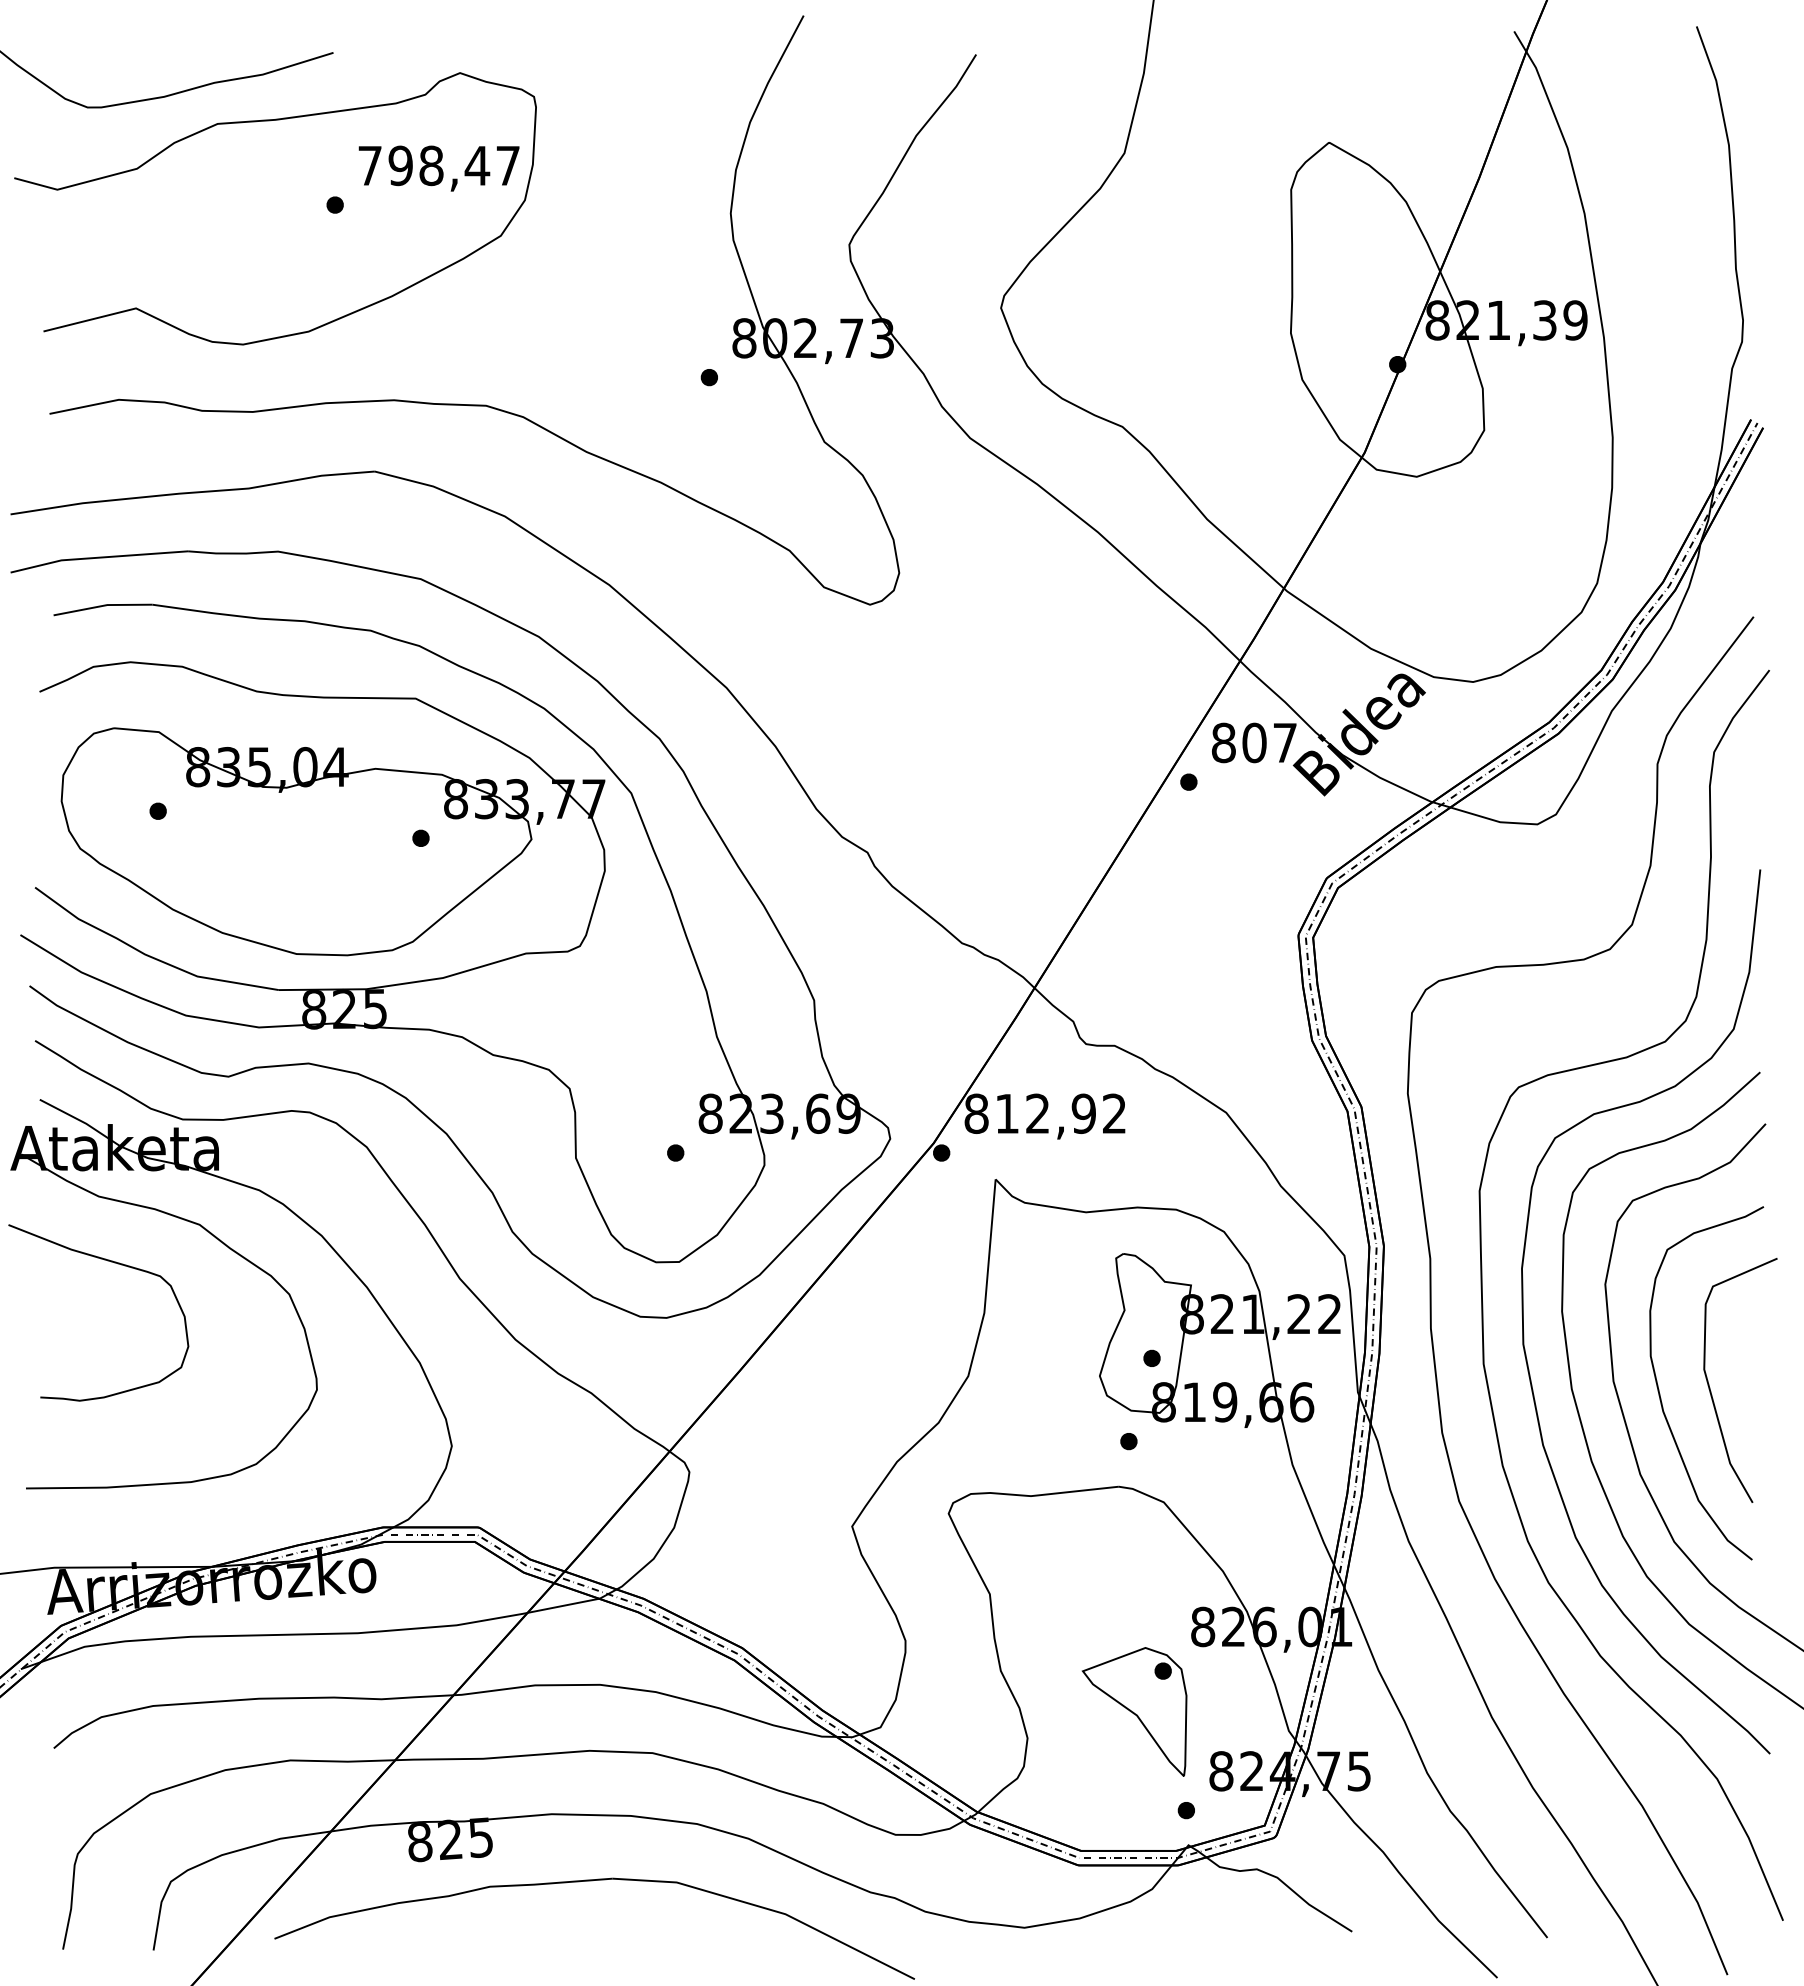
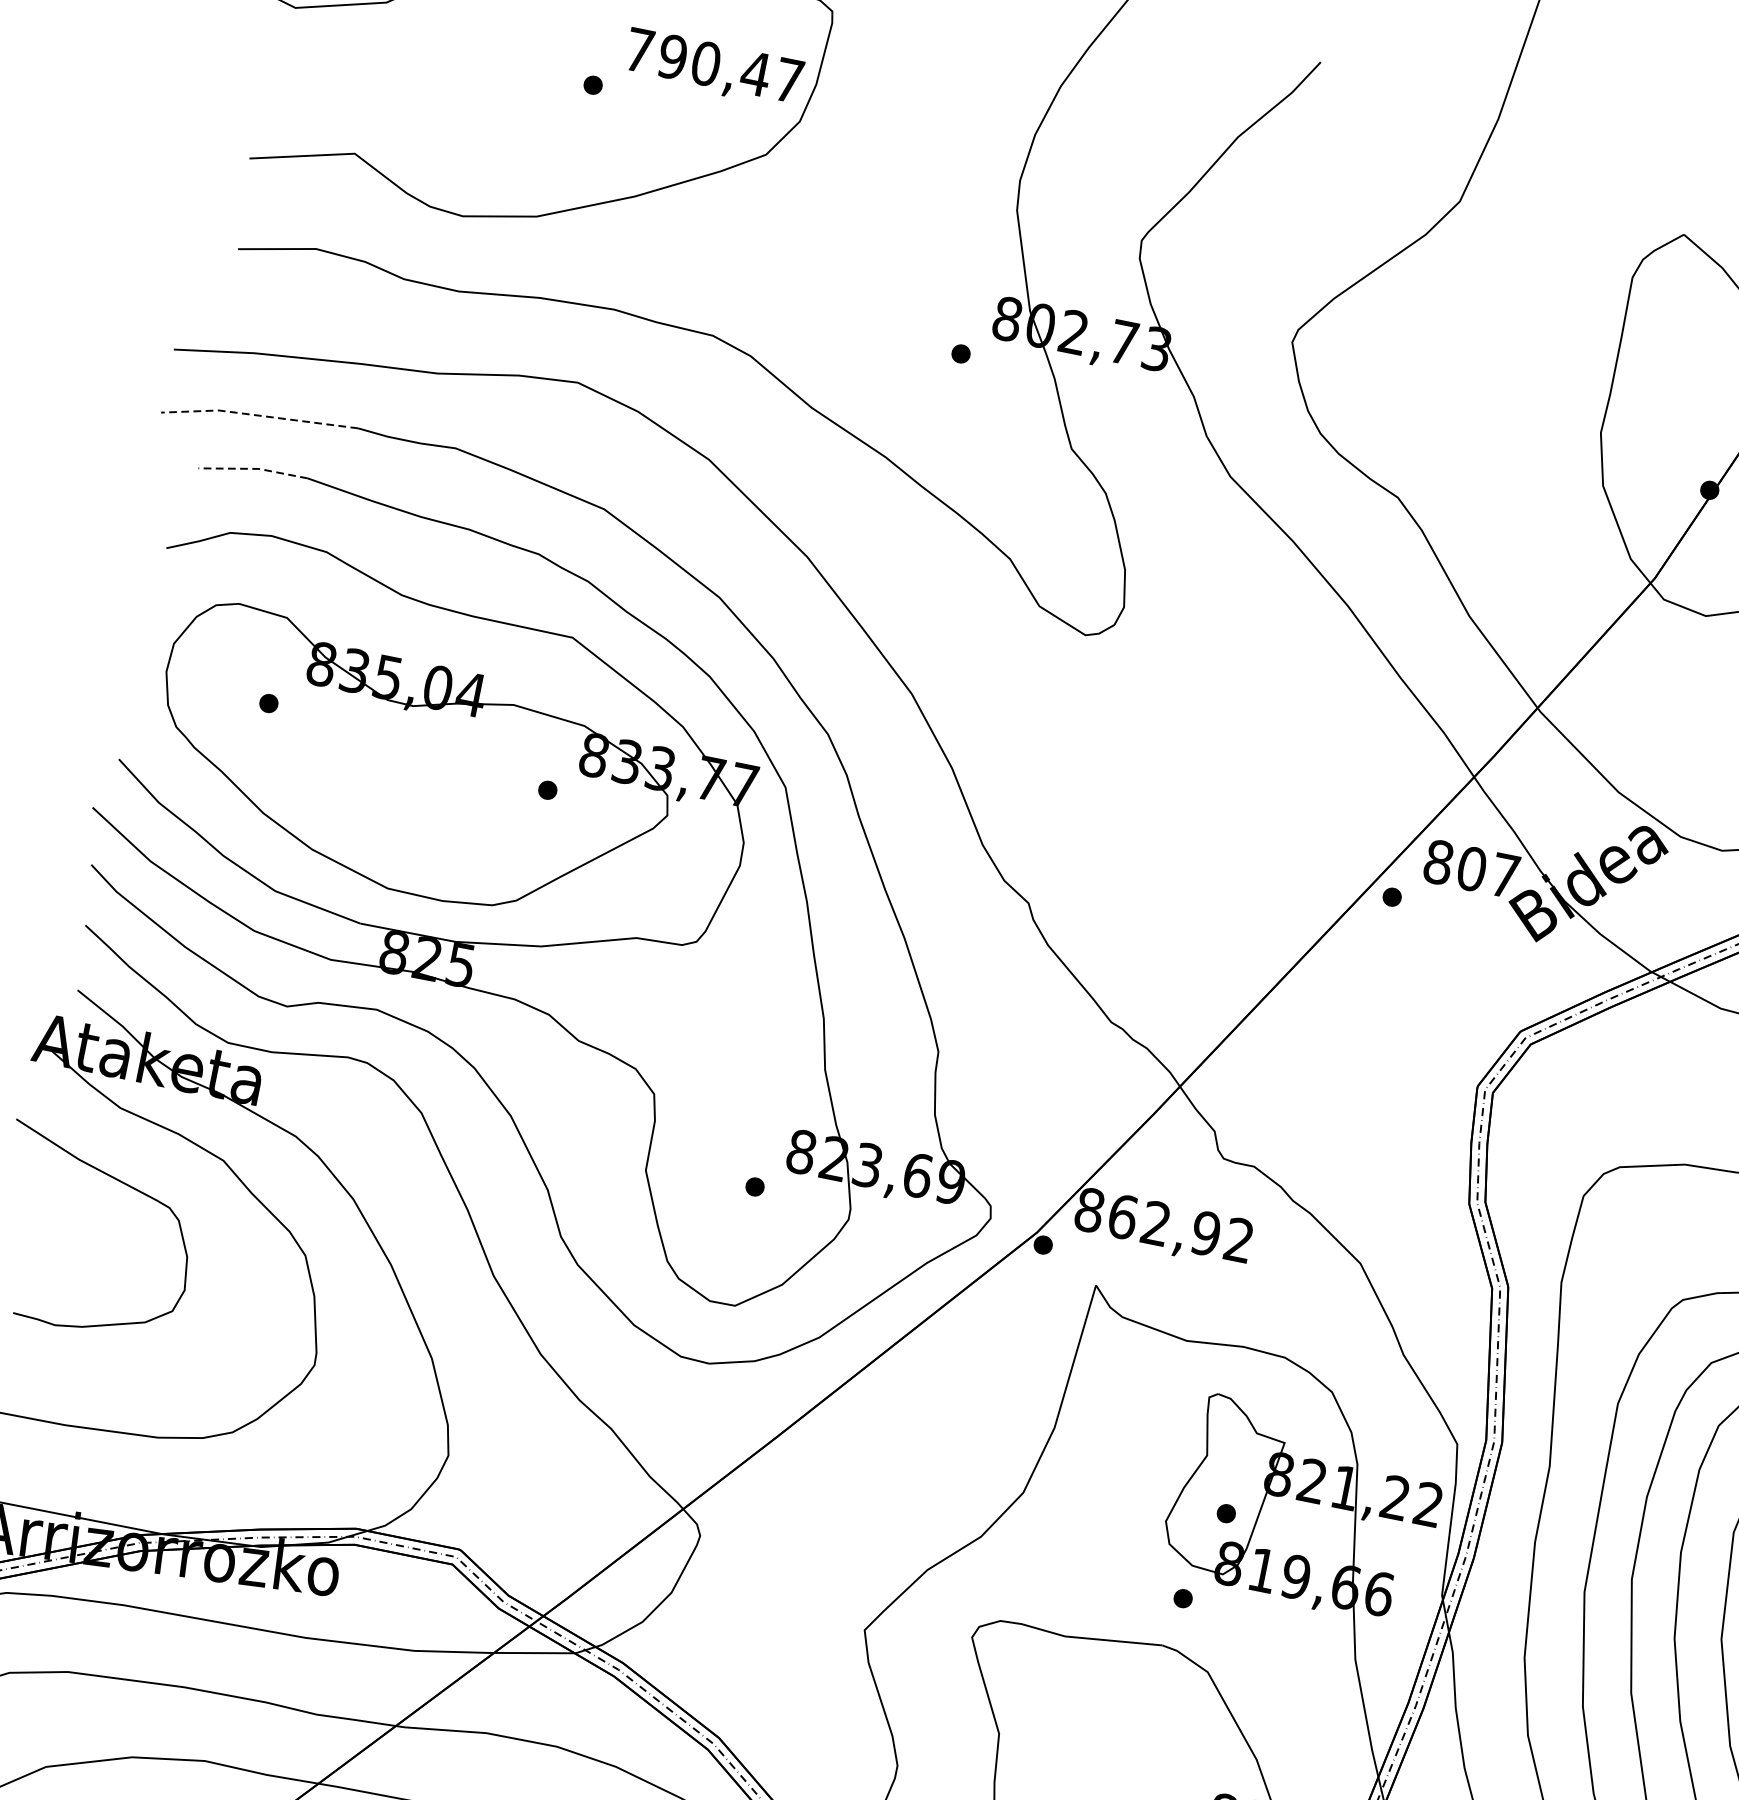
text: (431, 165) -> (706, 63), 798,47 -> 790,47
line: (98, 557) -> (259, 415), solid -> dashed
line: (103, 605) -> (254, 468), solid -> dashed
text: (1007, 1113) -> (1123, 1216), 812,92 -> 862,92

